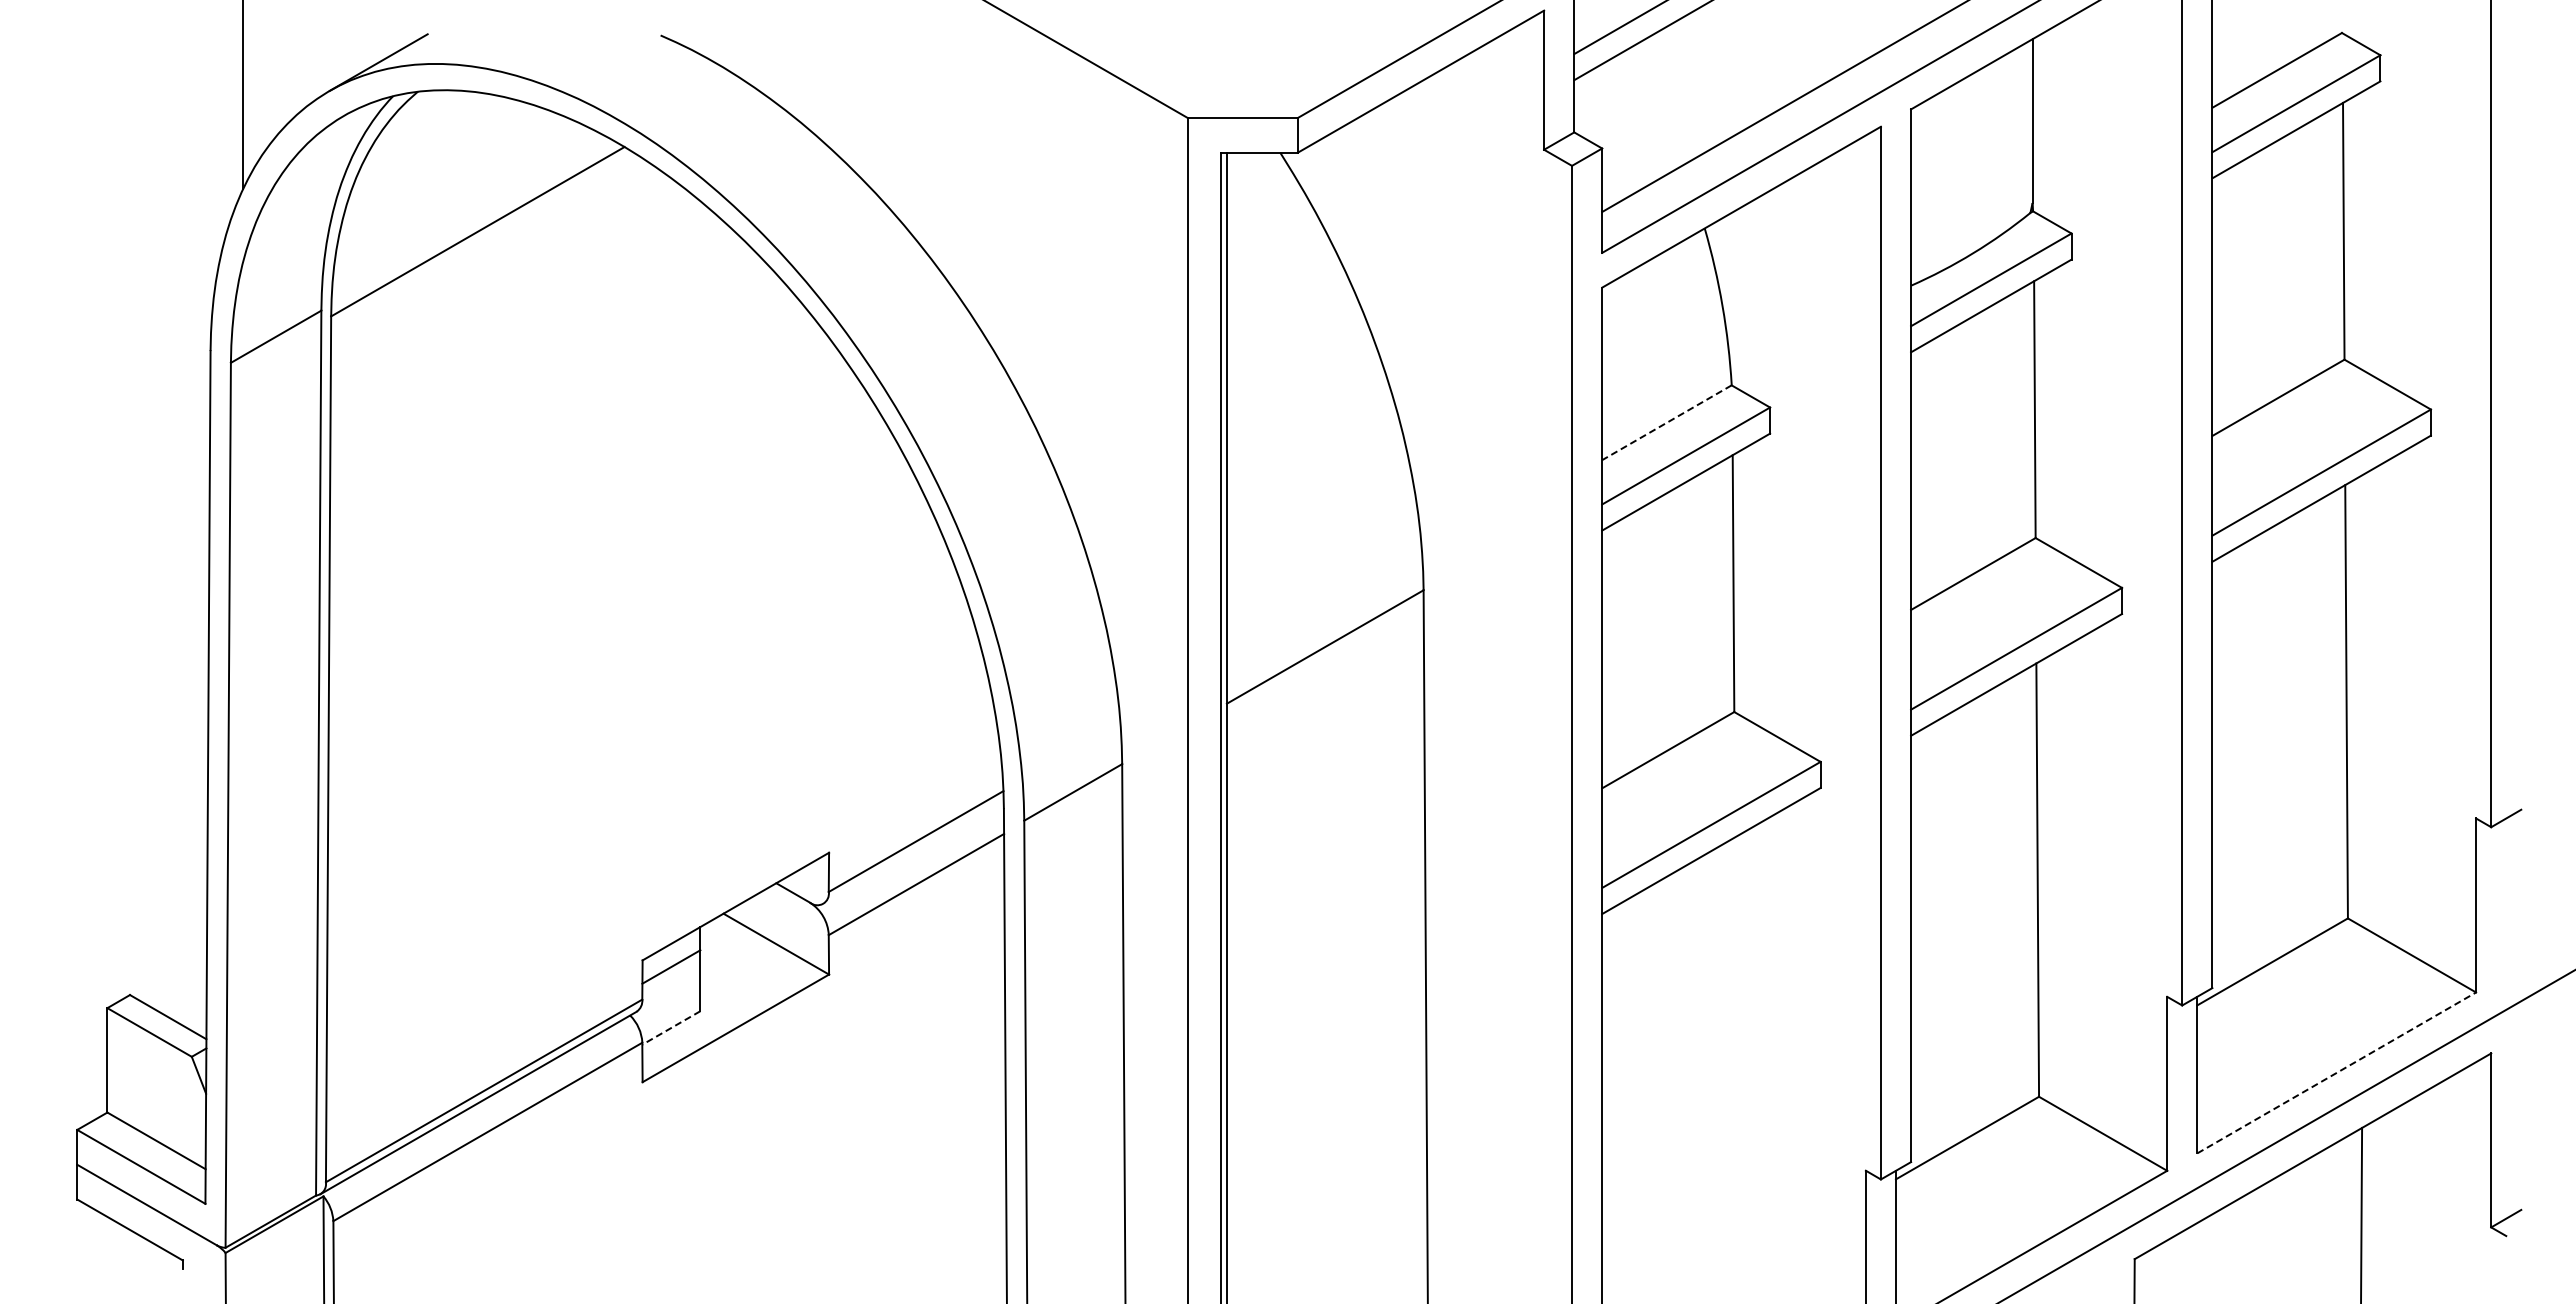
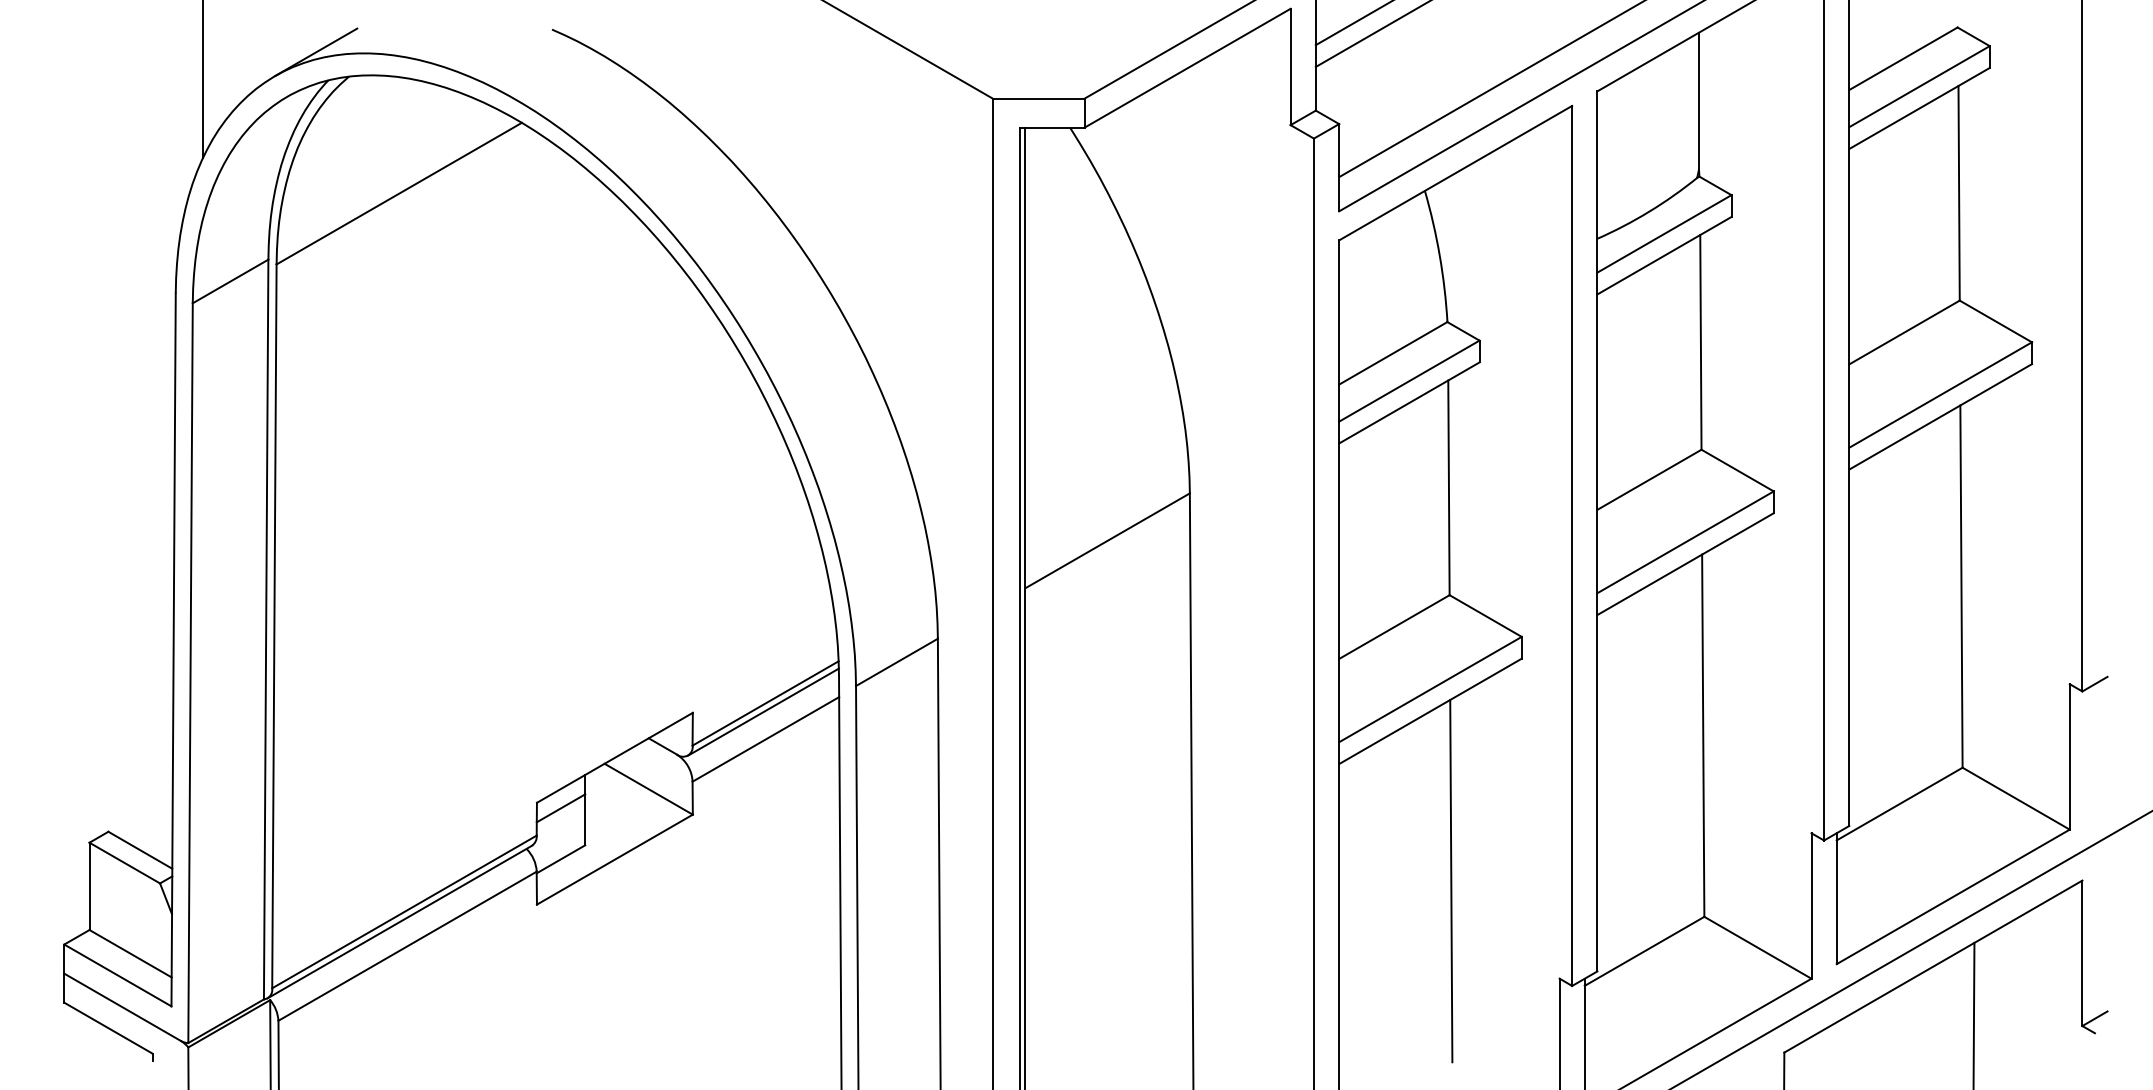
line: (1666, 422) -> (1392, 353), dashed -> solid
line: (913, 851) -> (763, 711), added
line: (670, 1028) -> (560, 859), dashed -> solid
line: (1736, 1053) -> (1451, 880), added
line: (2336, 1072) -> (1953, 896), dashed -> solid

